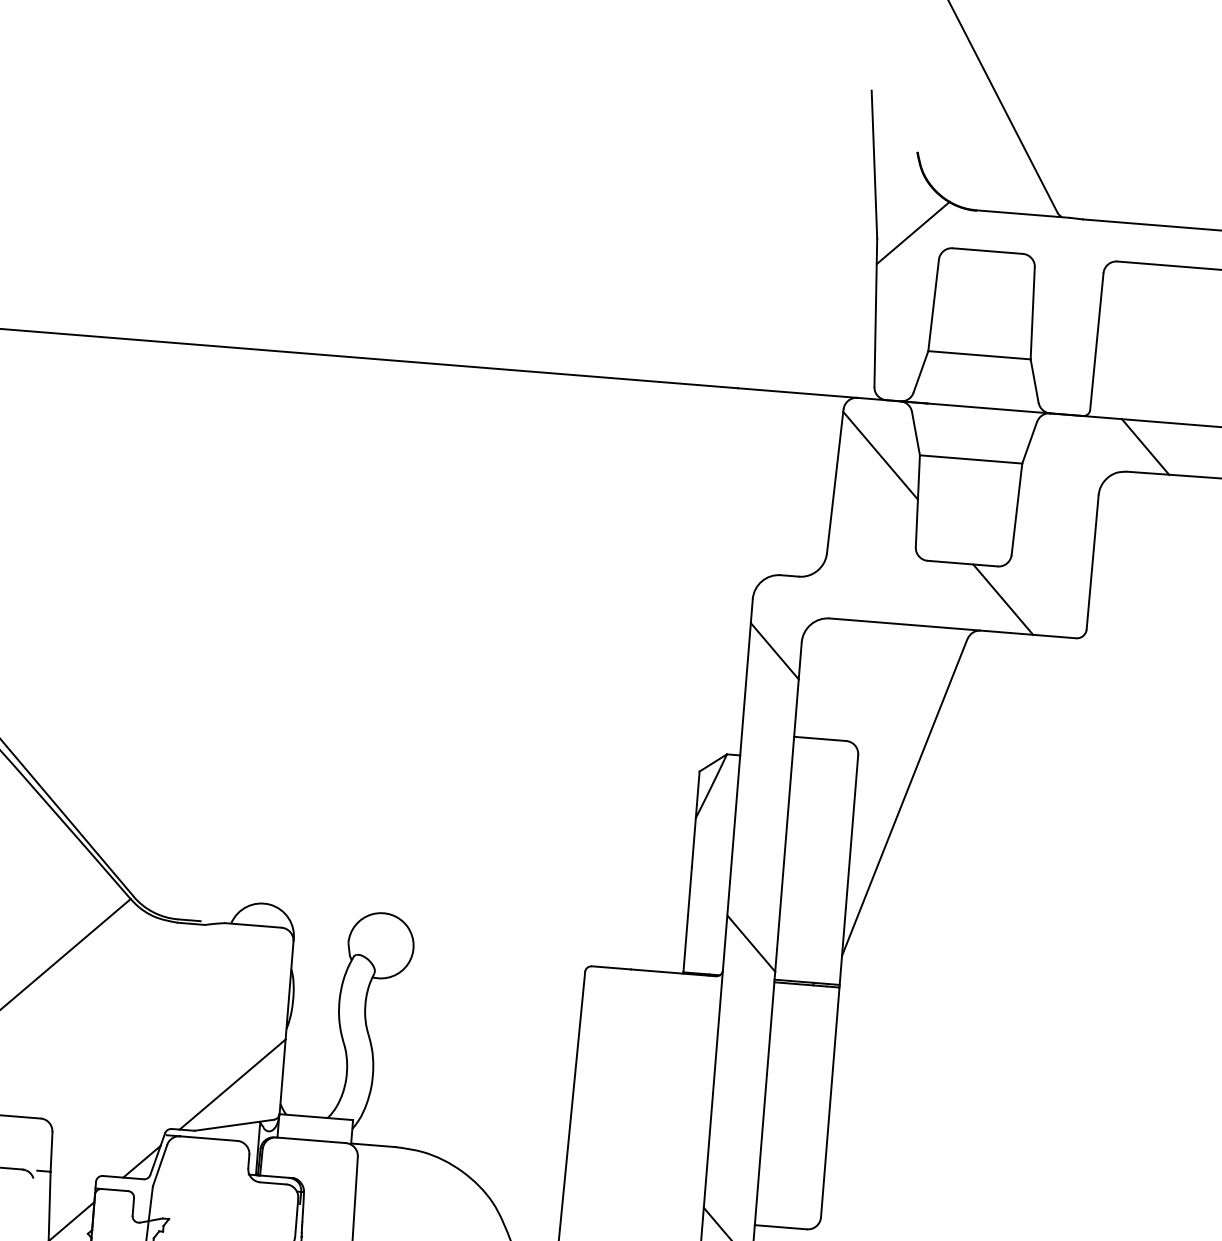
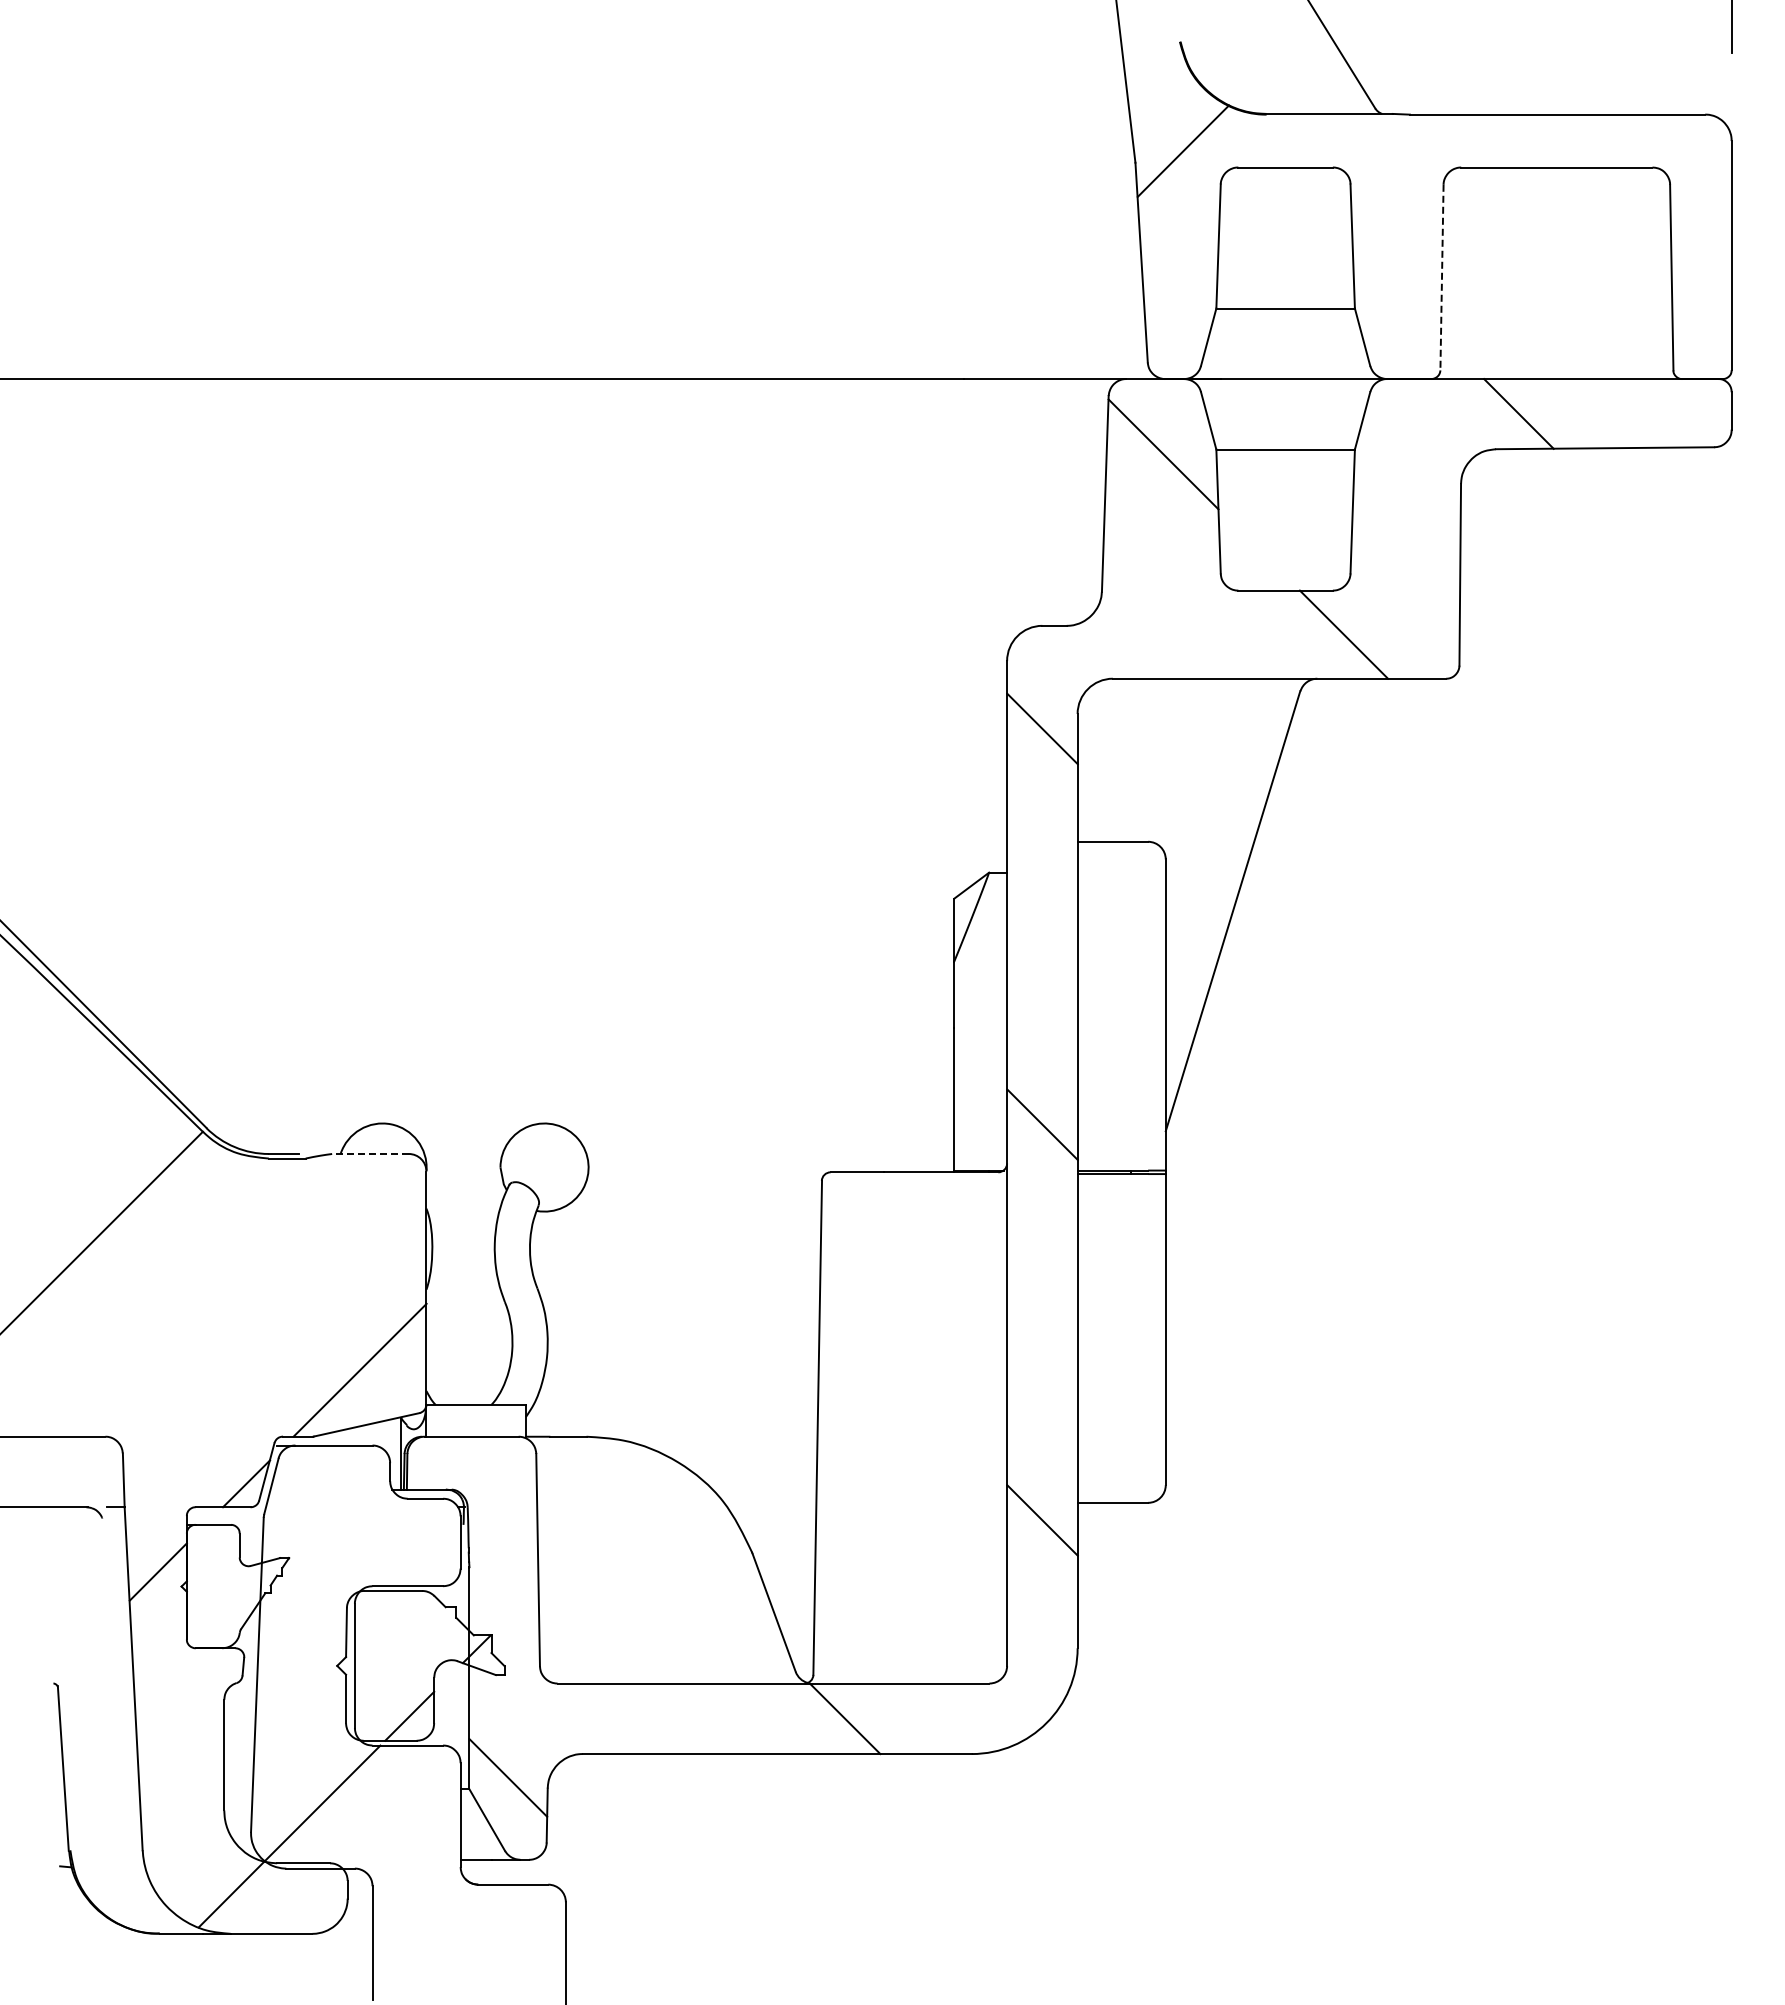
line: (1097, 341) -> (1442, 277), solid -> dashed
line: (252, 925) -> (369, 1153), solid -> dashed

